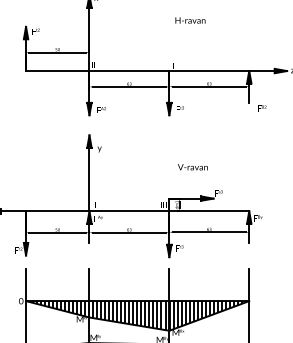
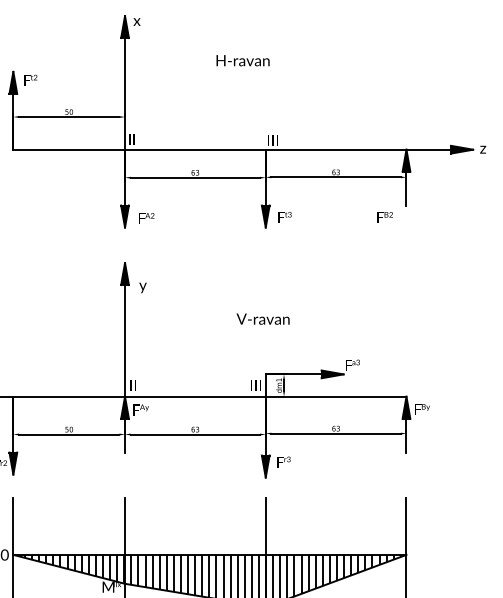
text: (190, 20) -> (243, 60), moved
text: (262, 108) -> (385, 217), moved
text: (192, 167) -> (262, 319), moved

